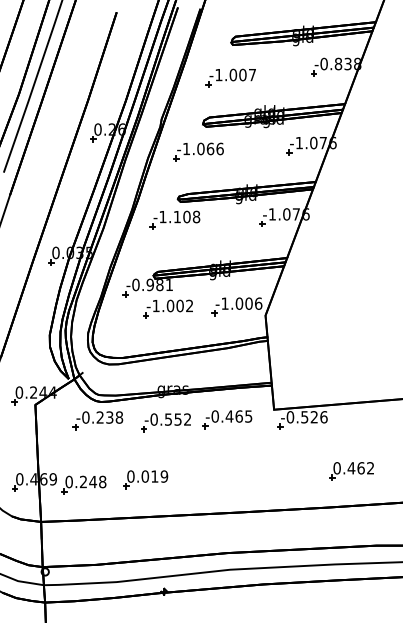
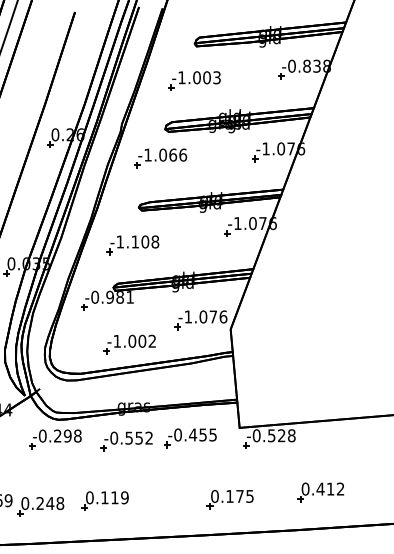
text: (252, 74) -> (217, 77), -1.007 -> -1.003
part: (174, 219) -> (132, 244), moved
text: (248, 303) -> (212, 316), -1.006 -> -1.076
part: (167, 308) -> (129, 343), moved
text: (238, 416) -> (202, 434), -0.465 -> -0.455
text: (109, 417) -> (67, 436), -0.238 -> -0.298
text: (323, 417) -> (291, 436), -0.526 -> -0.528
text: (360, 468) -> (330, 489), 0.462 -> 0.412
text: (145, 476) -> (105, 497), 0.019 -> 0.119
part: (264, 478) -> (229, 499), added

